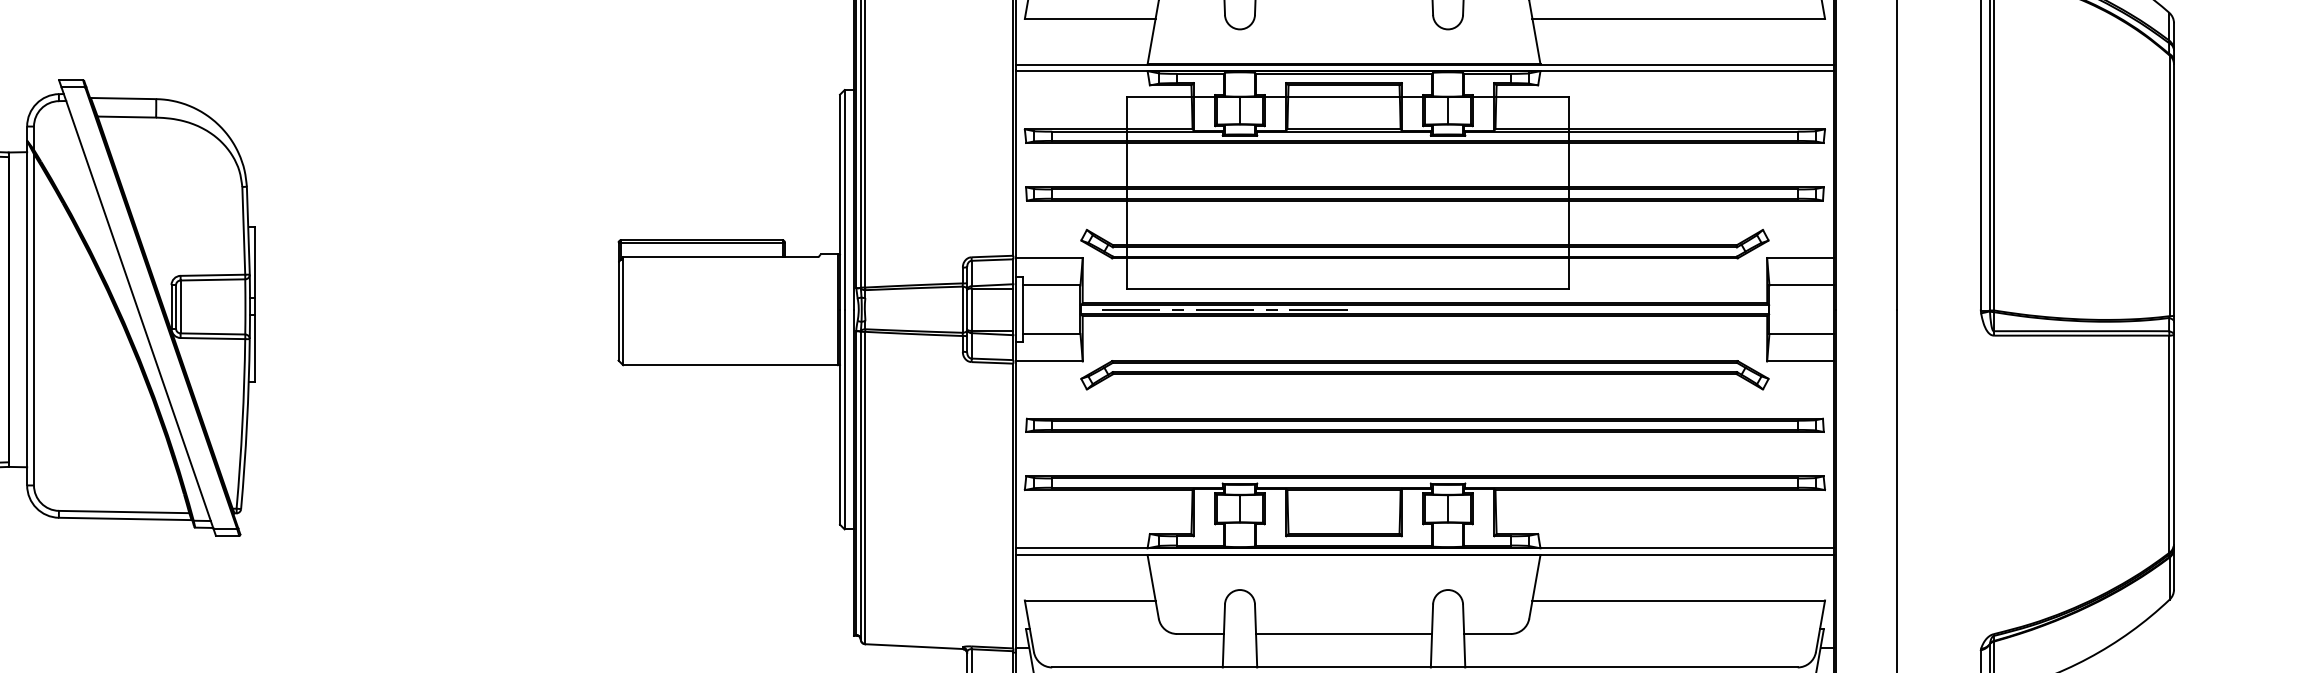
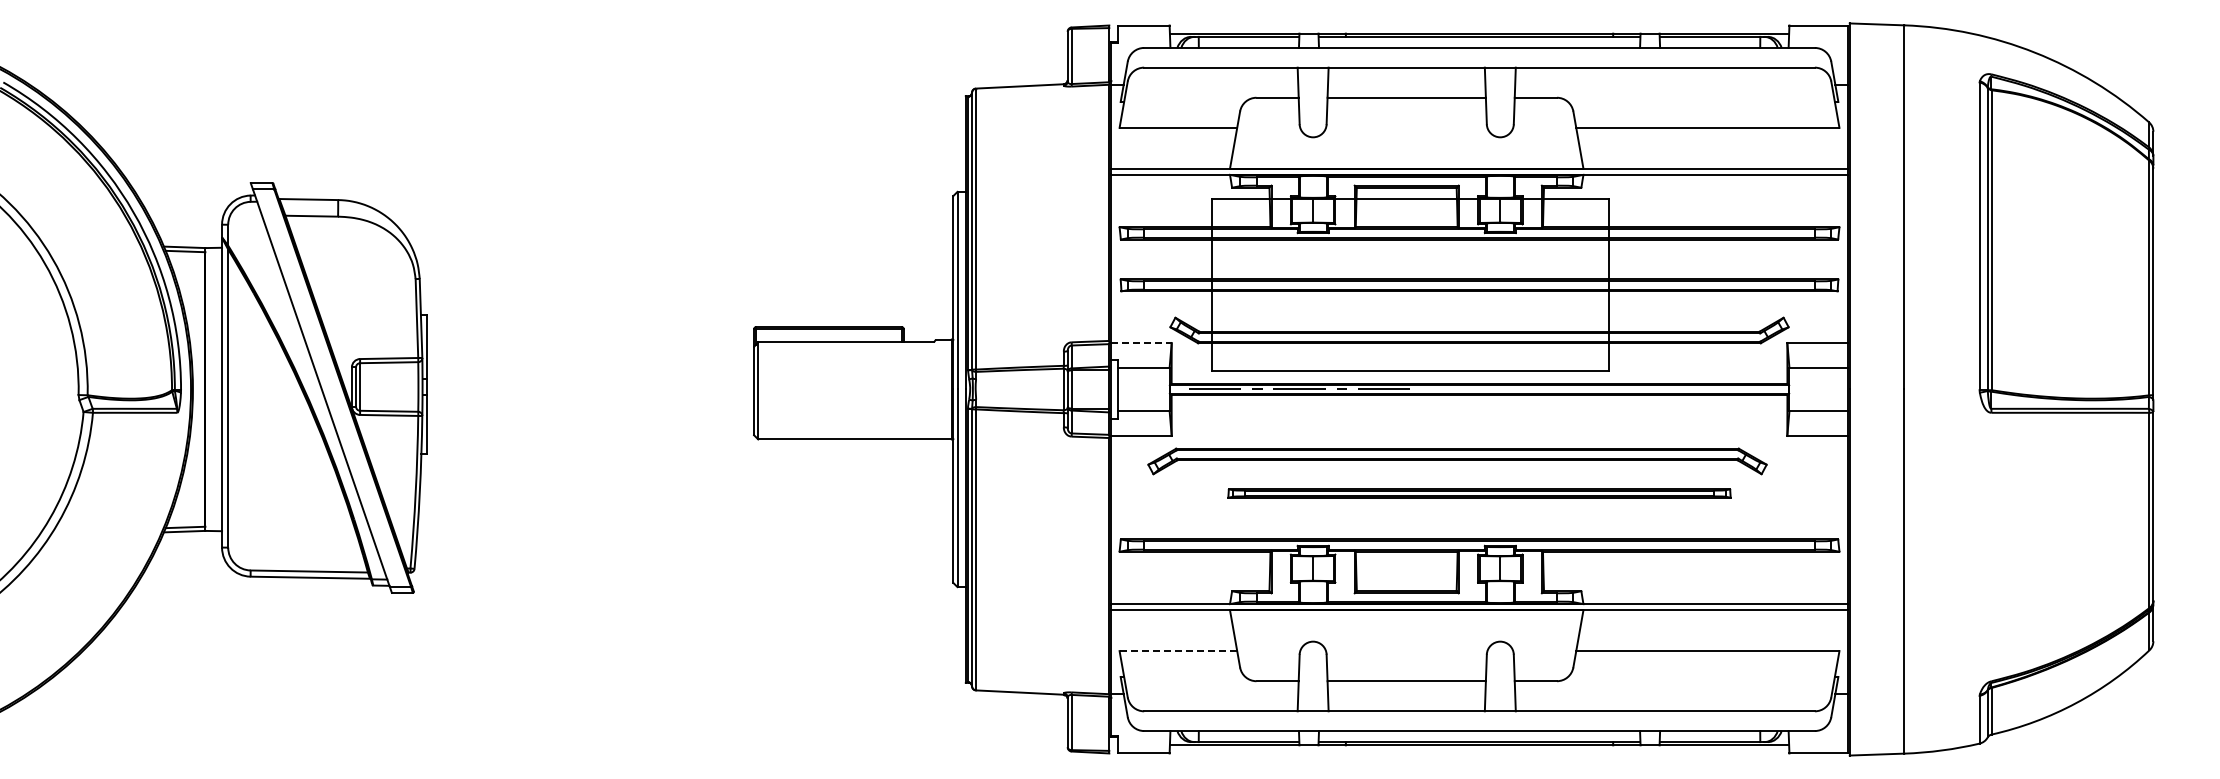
line: (1050, 257) -> (1142, 342), solid -> dashed
part: (1424, 375) -> (1457, 461), moved
part: (1424, 425) -> (1479, 493), size x0.7
line: (1090, 600) -> (1178, 651), solid -> dashed

